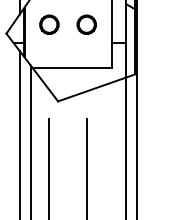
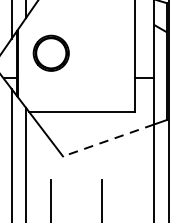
circle: (49, 24) -> (51, 52), size x1.4
circle: (86, 24) -> (101, 52), removed
line: (91, 89) -> (108, 140), solid -> dashed

